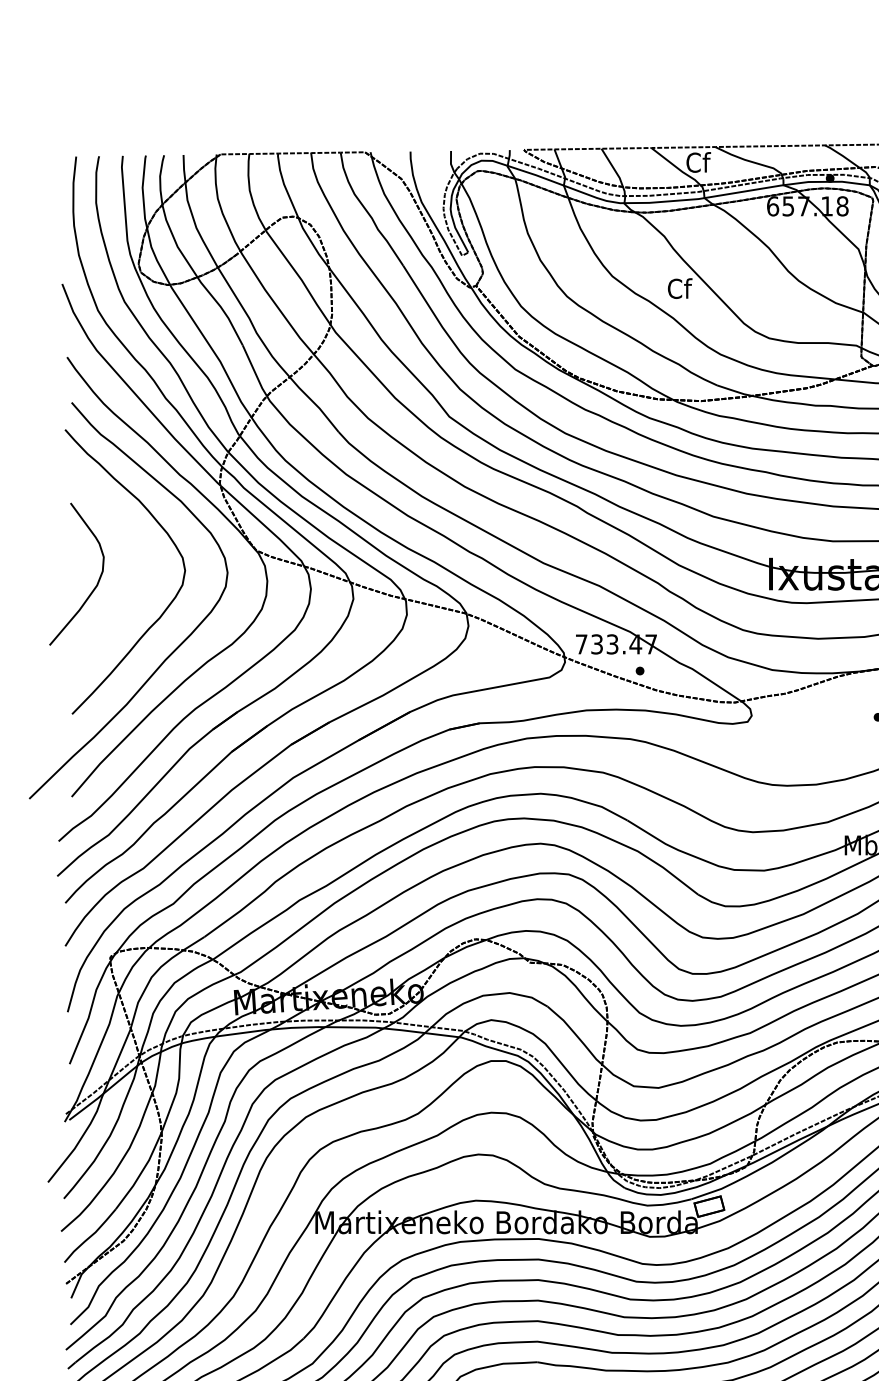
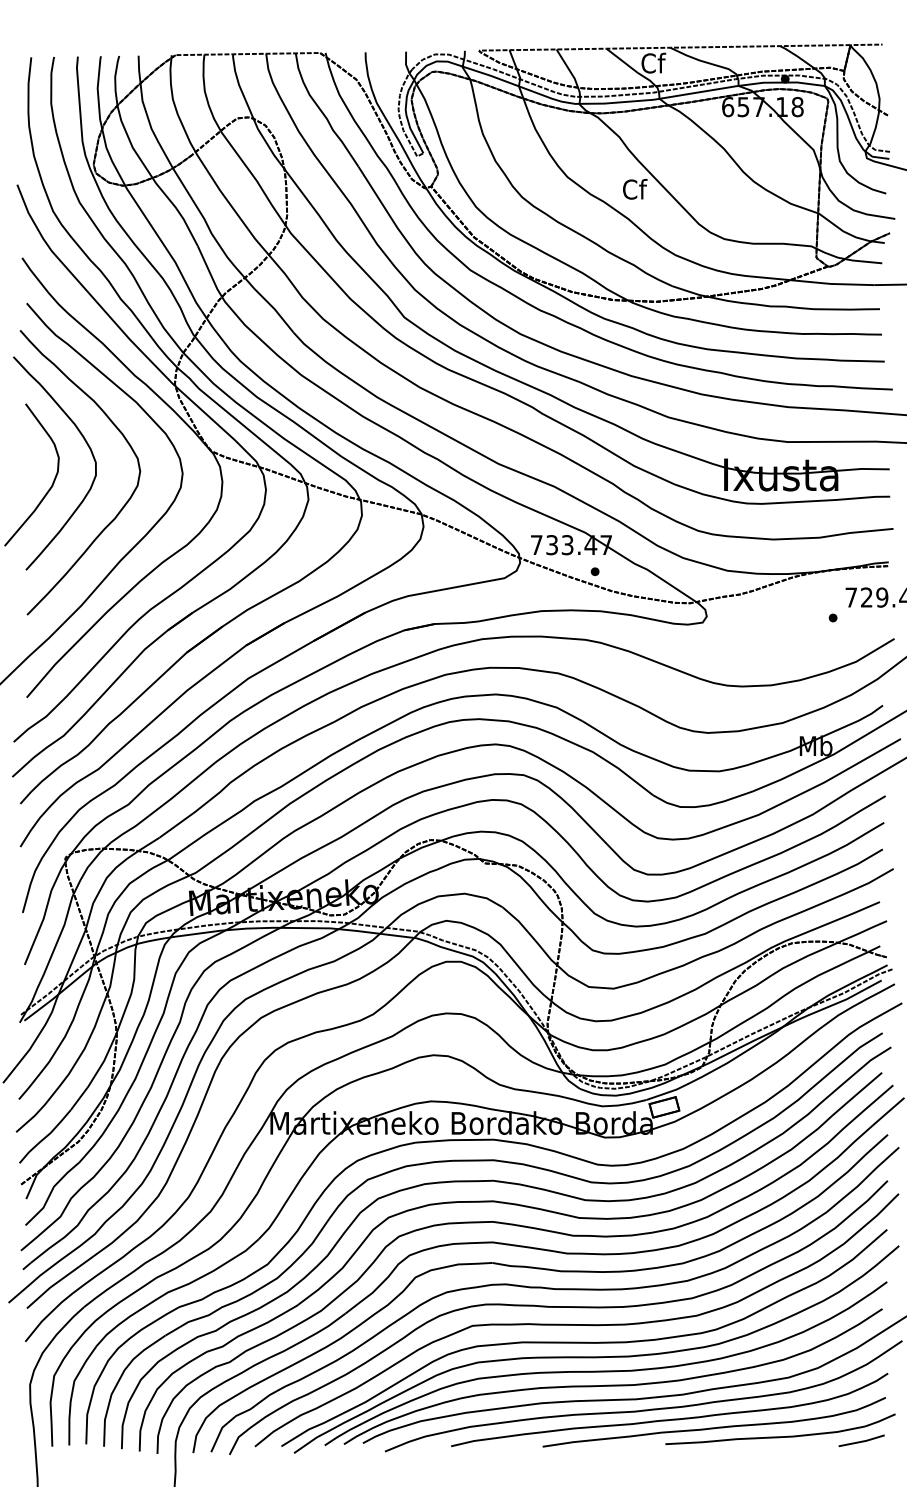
curve: (131, 543) -> (86, 444), added

